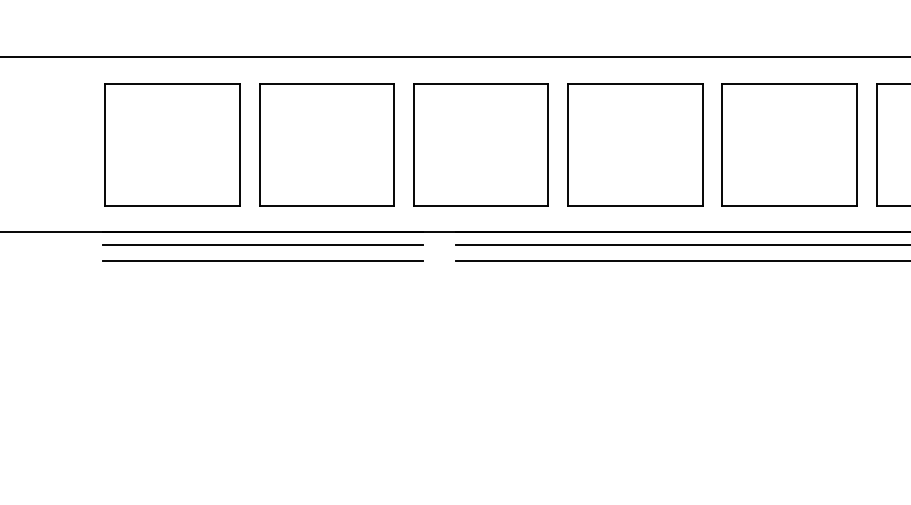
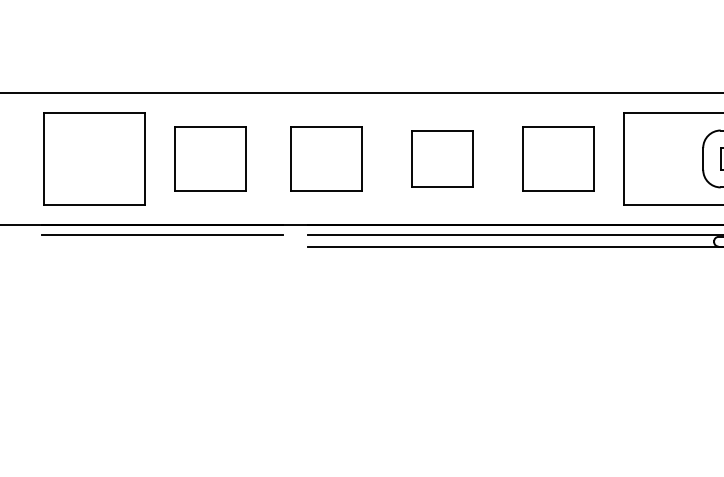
part: (326, 144) -> (210, 158), size x0.7
part: (480, 144) -> (326, 158), size x0.7
part: (635, 144) -> (442, 158), size x0.6
part: (789, 144) -> (558, 158), size x0.7
line: (261, 261) -> (161, 246), removed

